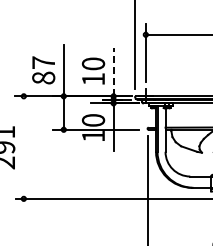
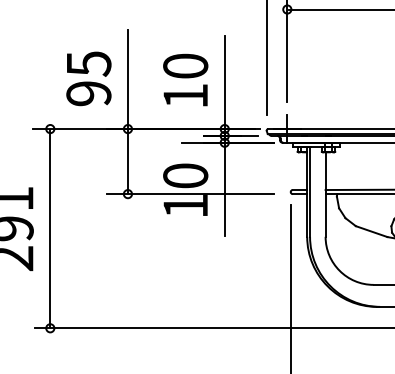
text: (43, 70) -> (88, 78), 87 -> 95
line: (113, 71) -> (224, 80), dashed -> solid
line: (23, 147) -> (49, 228), added

